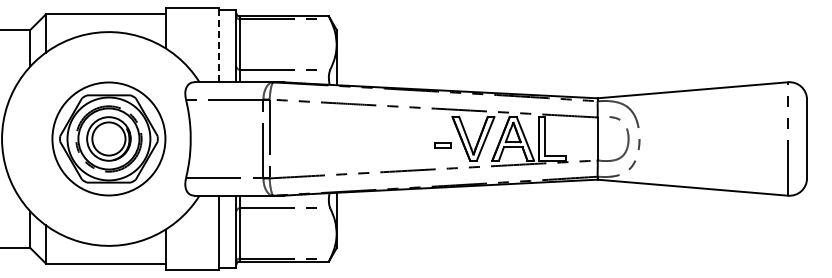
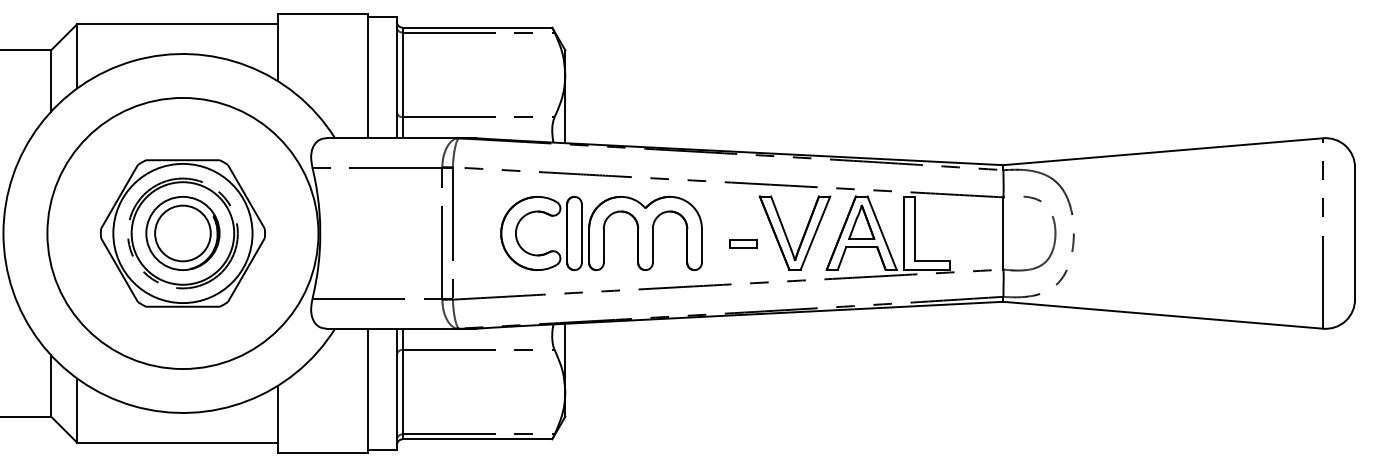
line: (218, 44) -> (366, 74), dashed -> solid
circle: (108, 138) -> (182, 232), size x1.43
part: (357, 138) -> (600, 232), added

